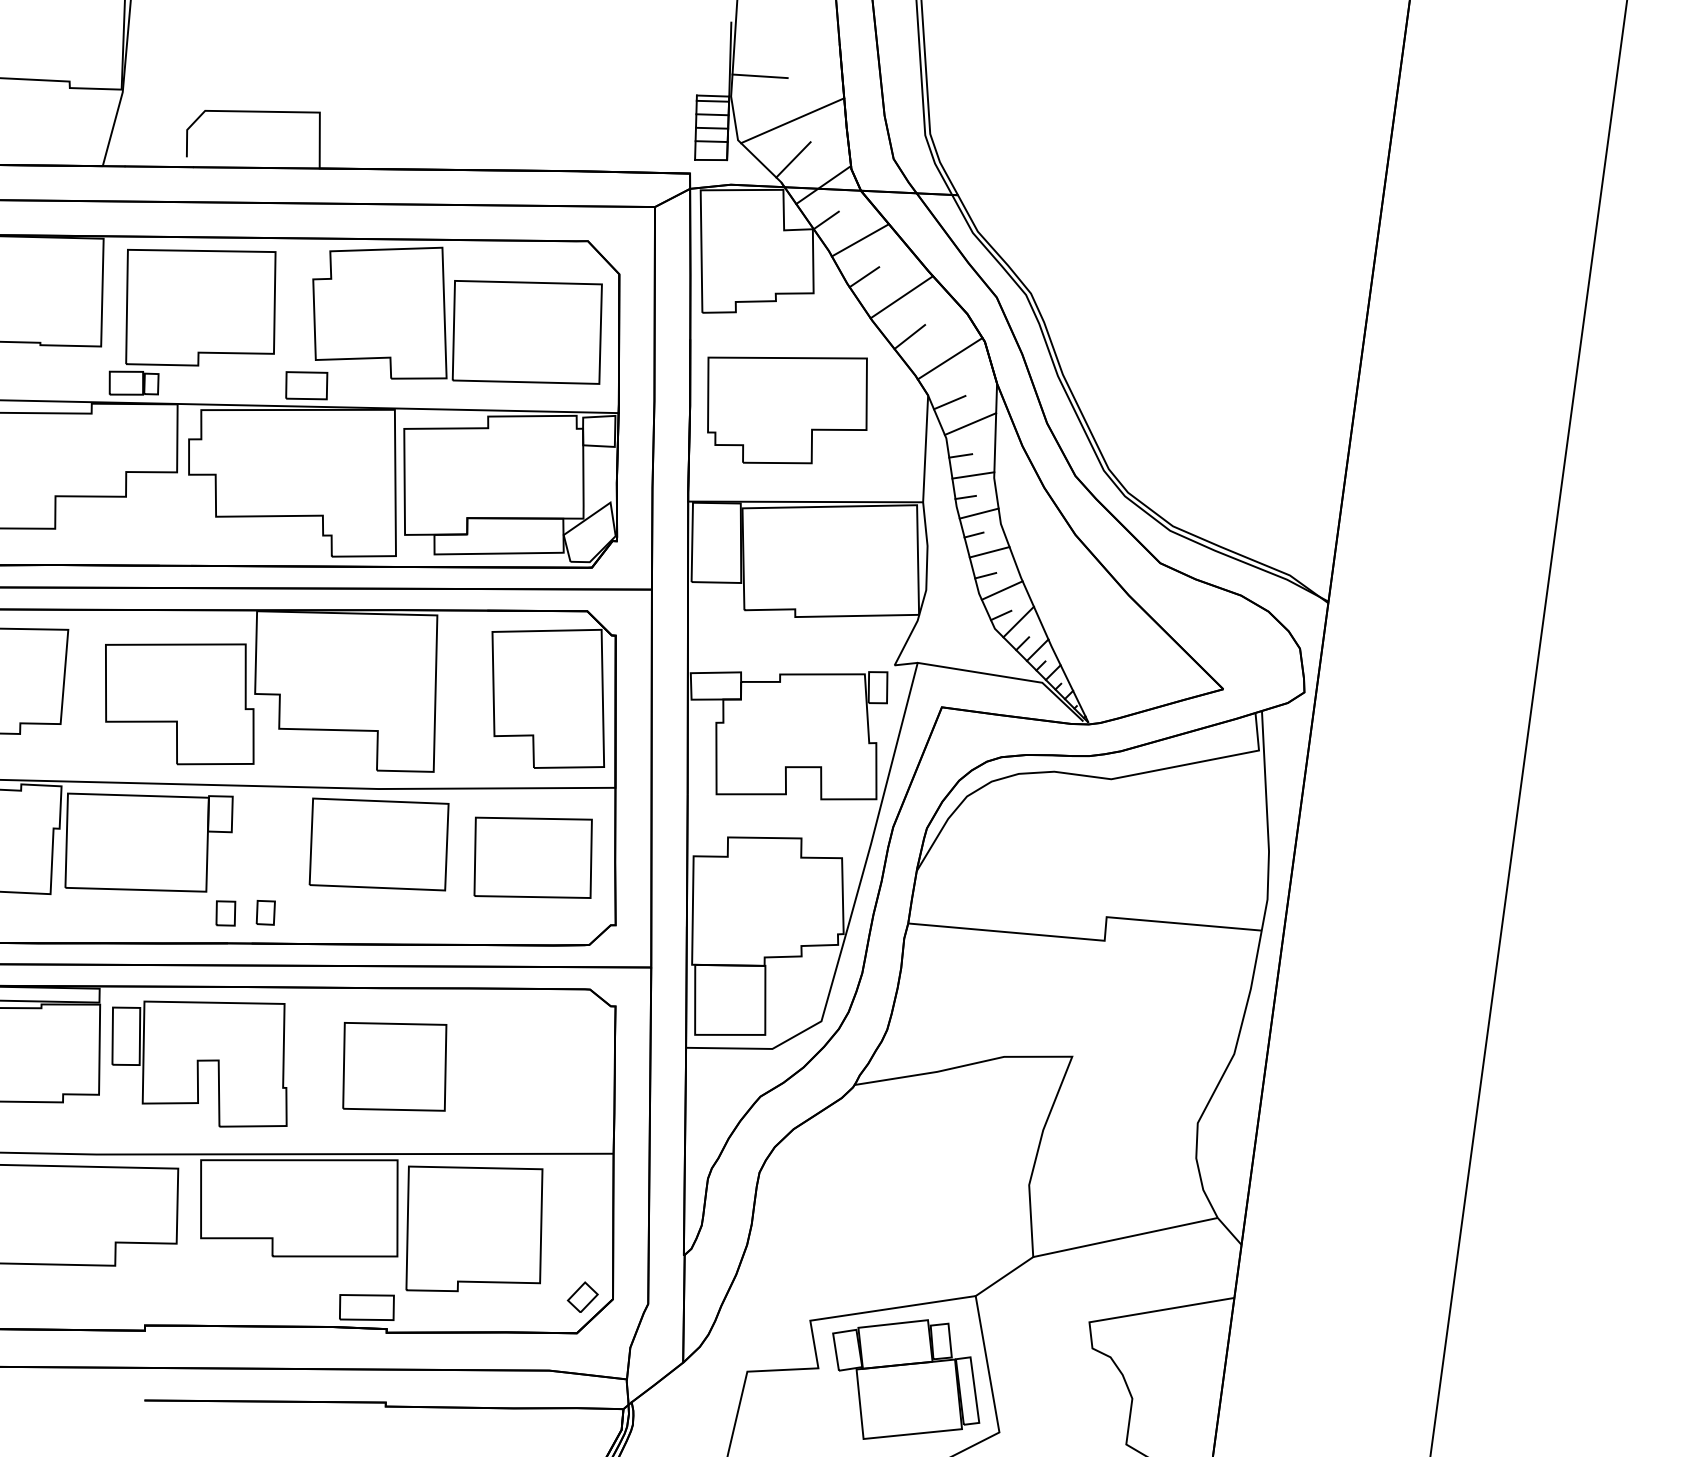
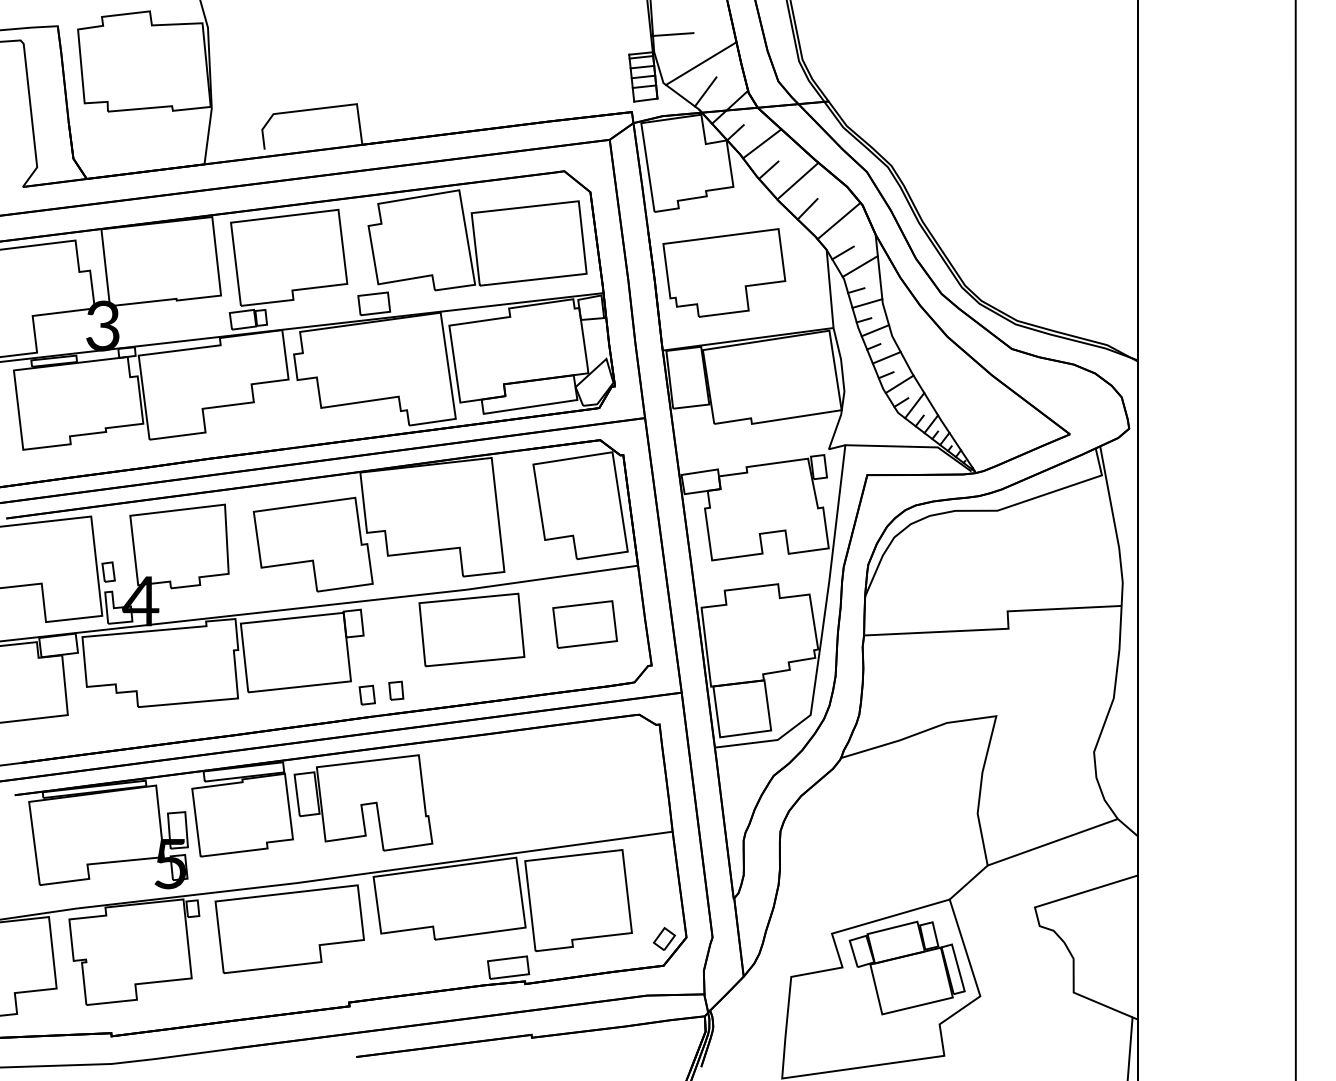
part: (532, 857) -> (584, 624), size x0.7
part: (394, 1065) -> (504, 789), removed

